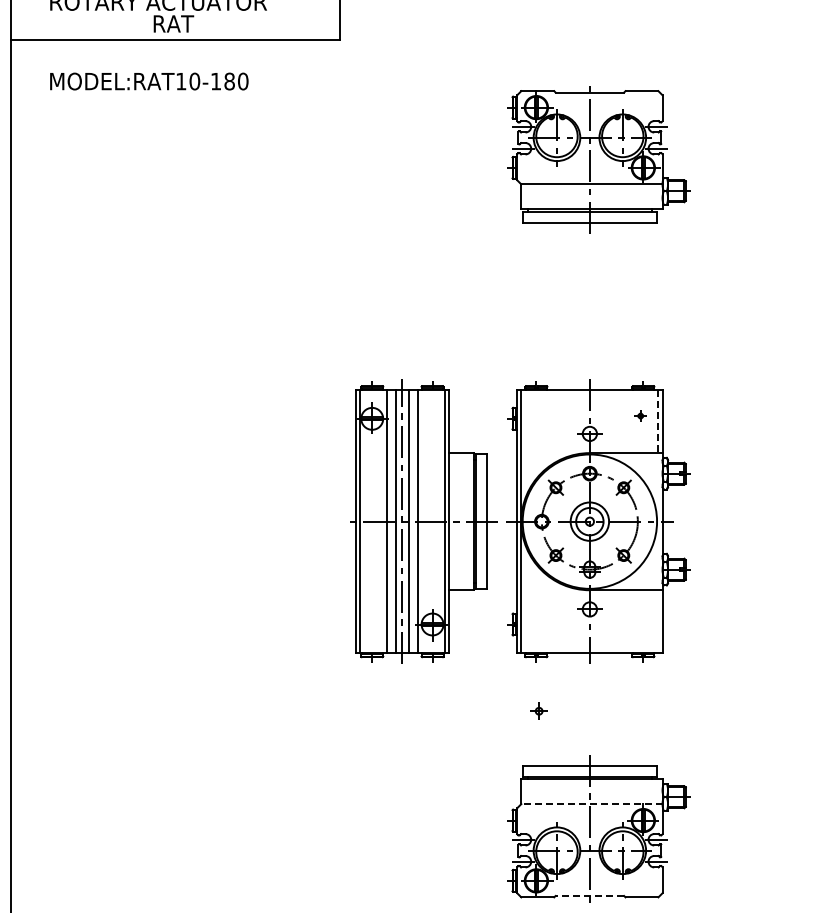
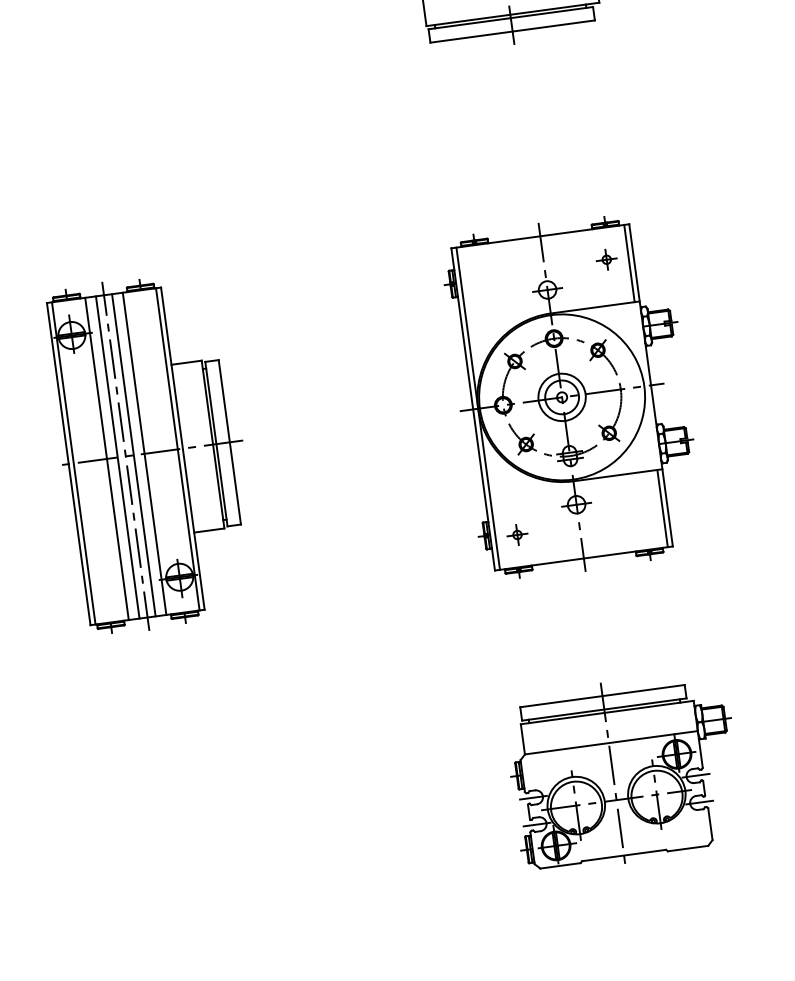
part: (640, 415) -> (606, 259), size x1.43
line: (658, 421) -> (629, 263), dashed -> solid
part: (423, 521) -> (151, 452), moved
line: (658, 621) -> (662, 508), added
part: (538, 710) -> (516, 534), moved
line: (591, 804) -> (610, 743), dashed -> solid
line: (589, 895) -> (623, 855), dashed -> solid

